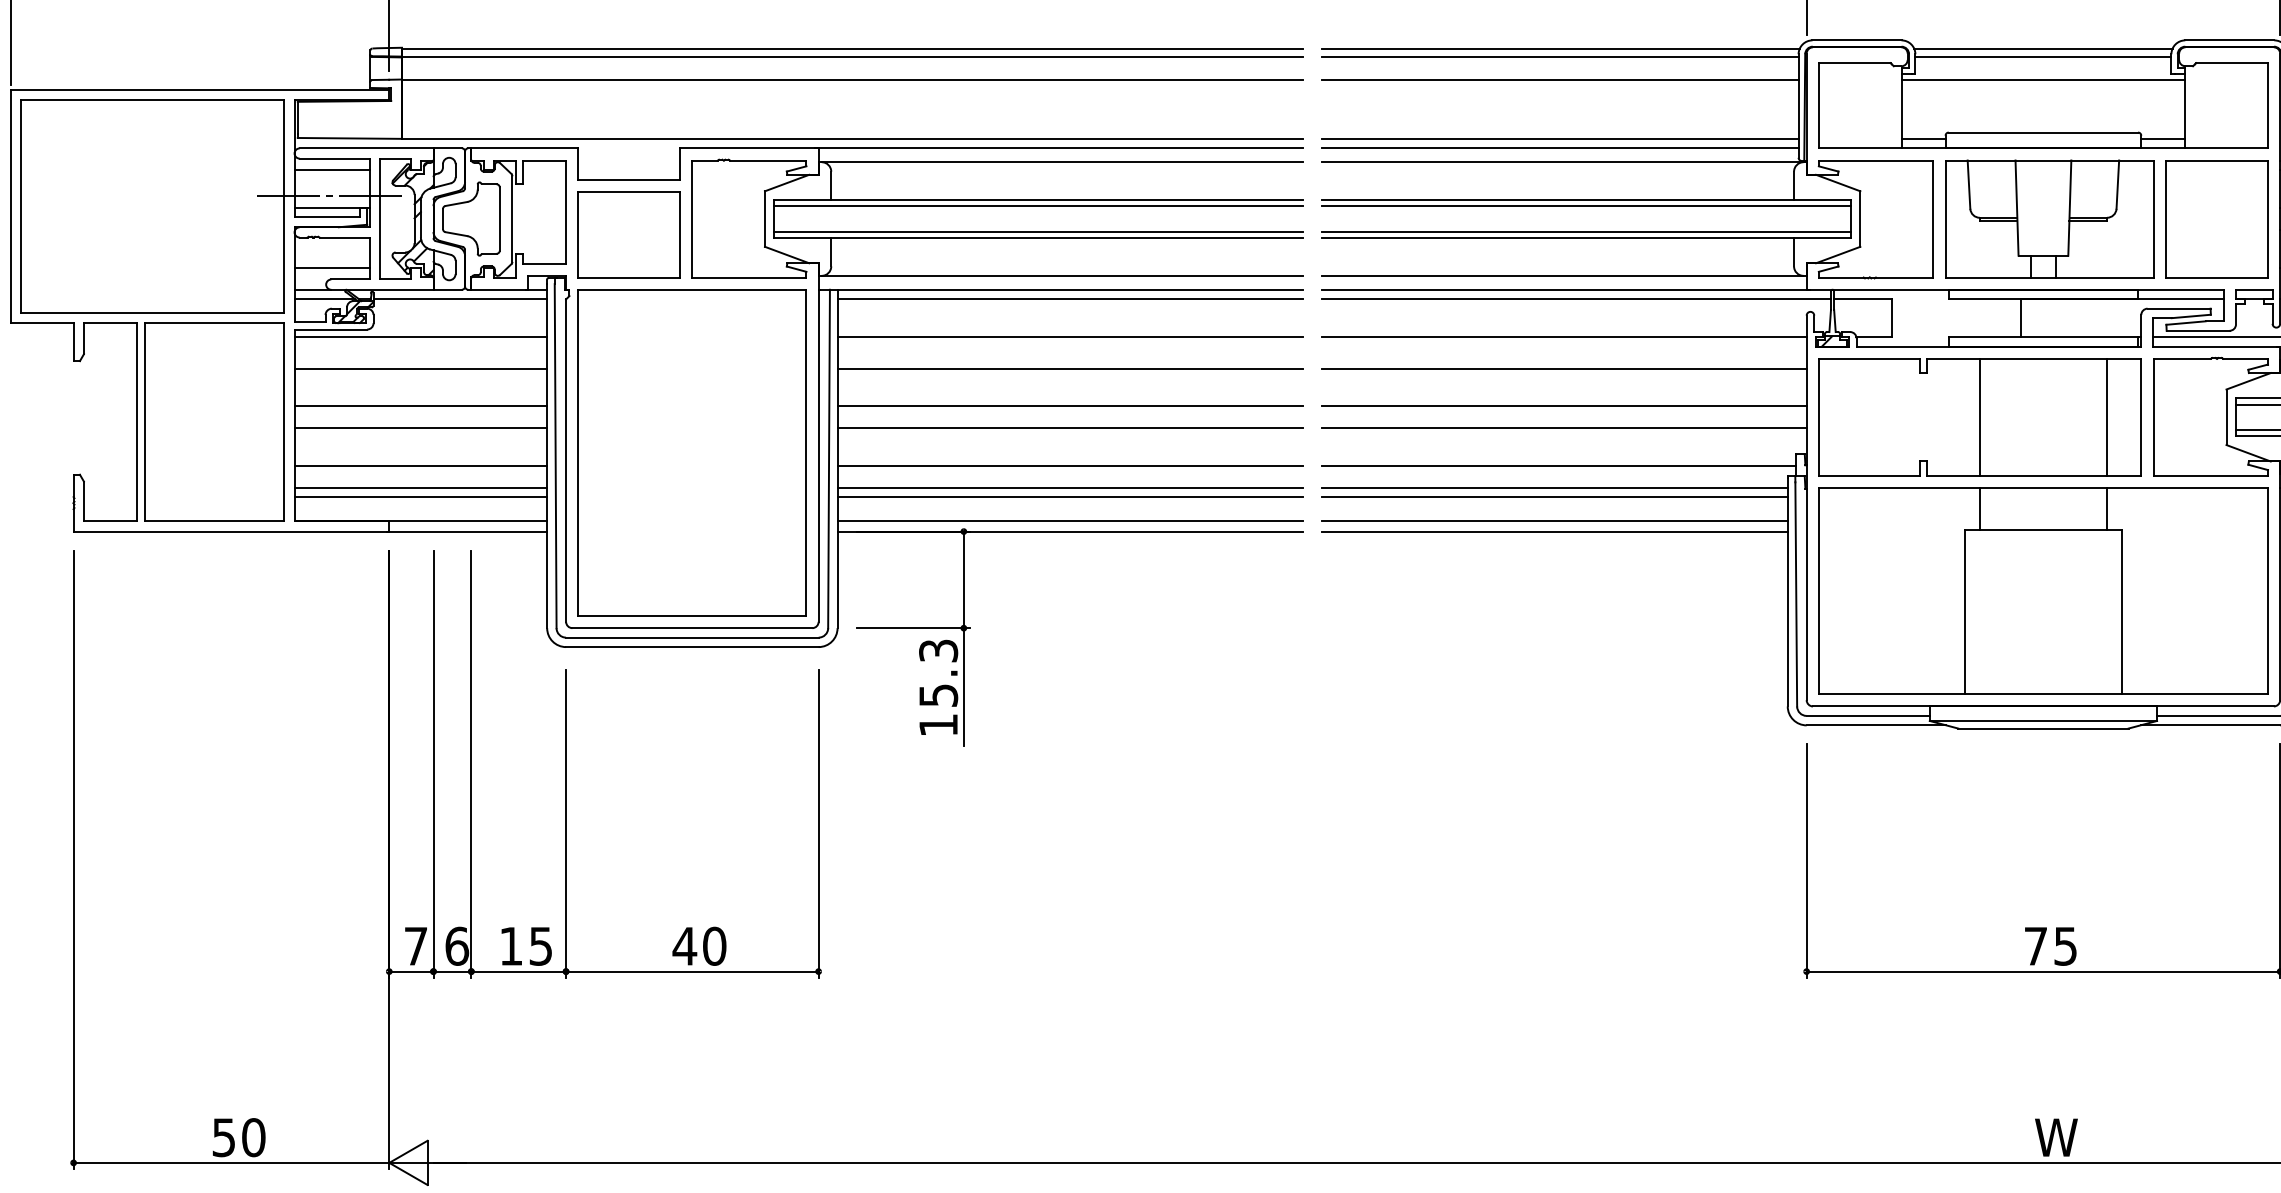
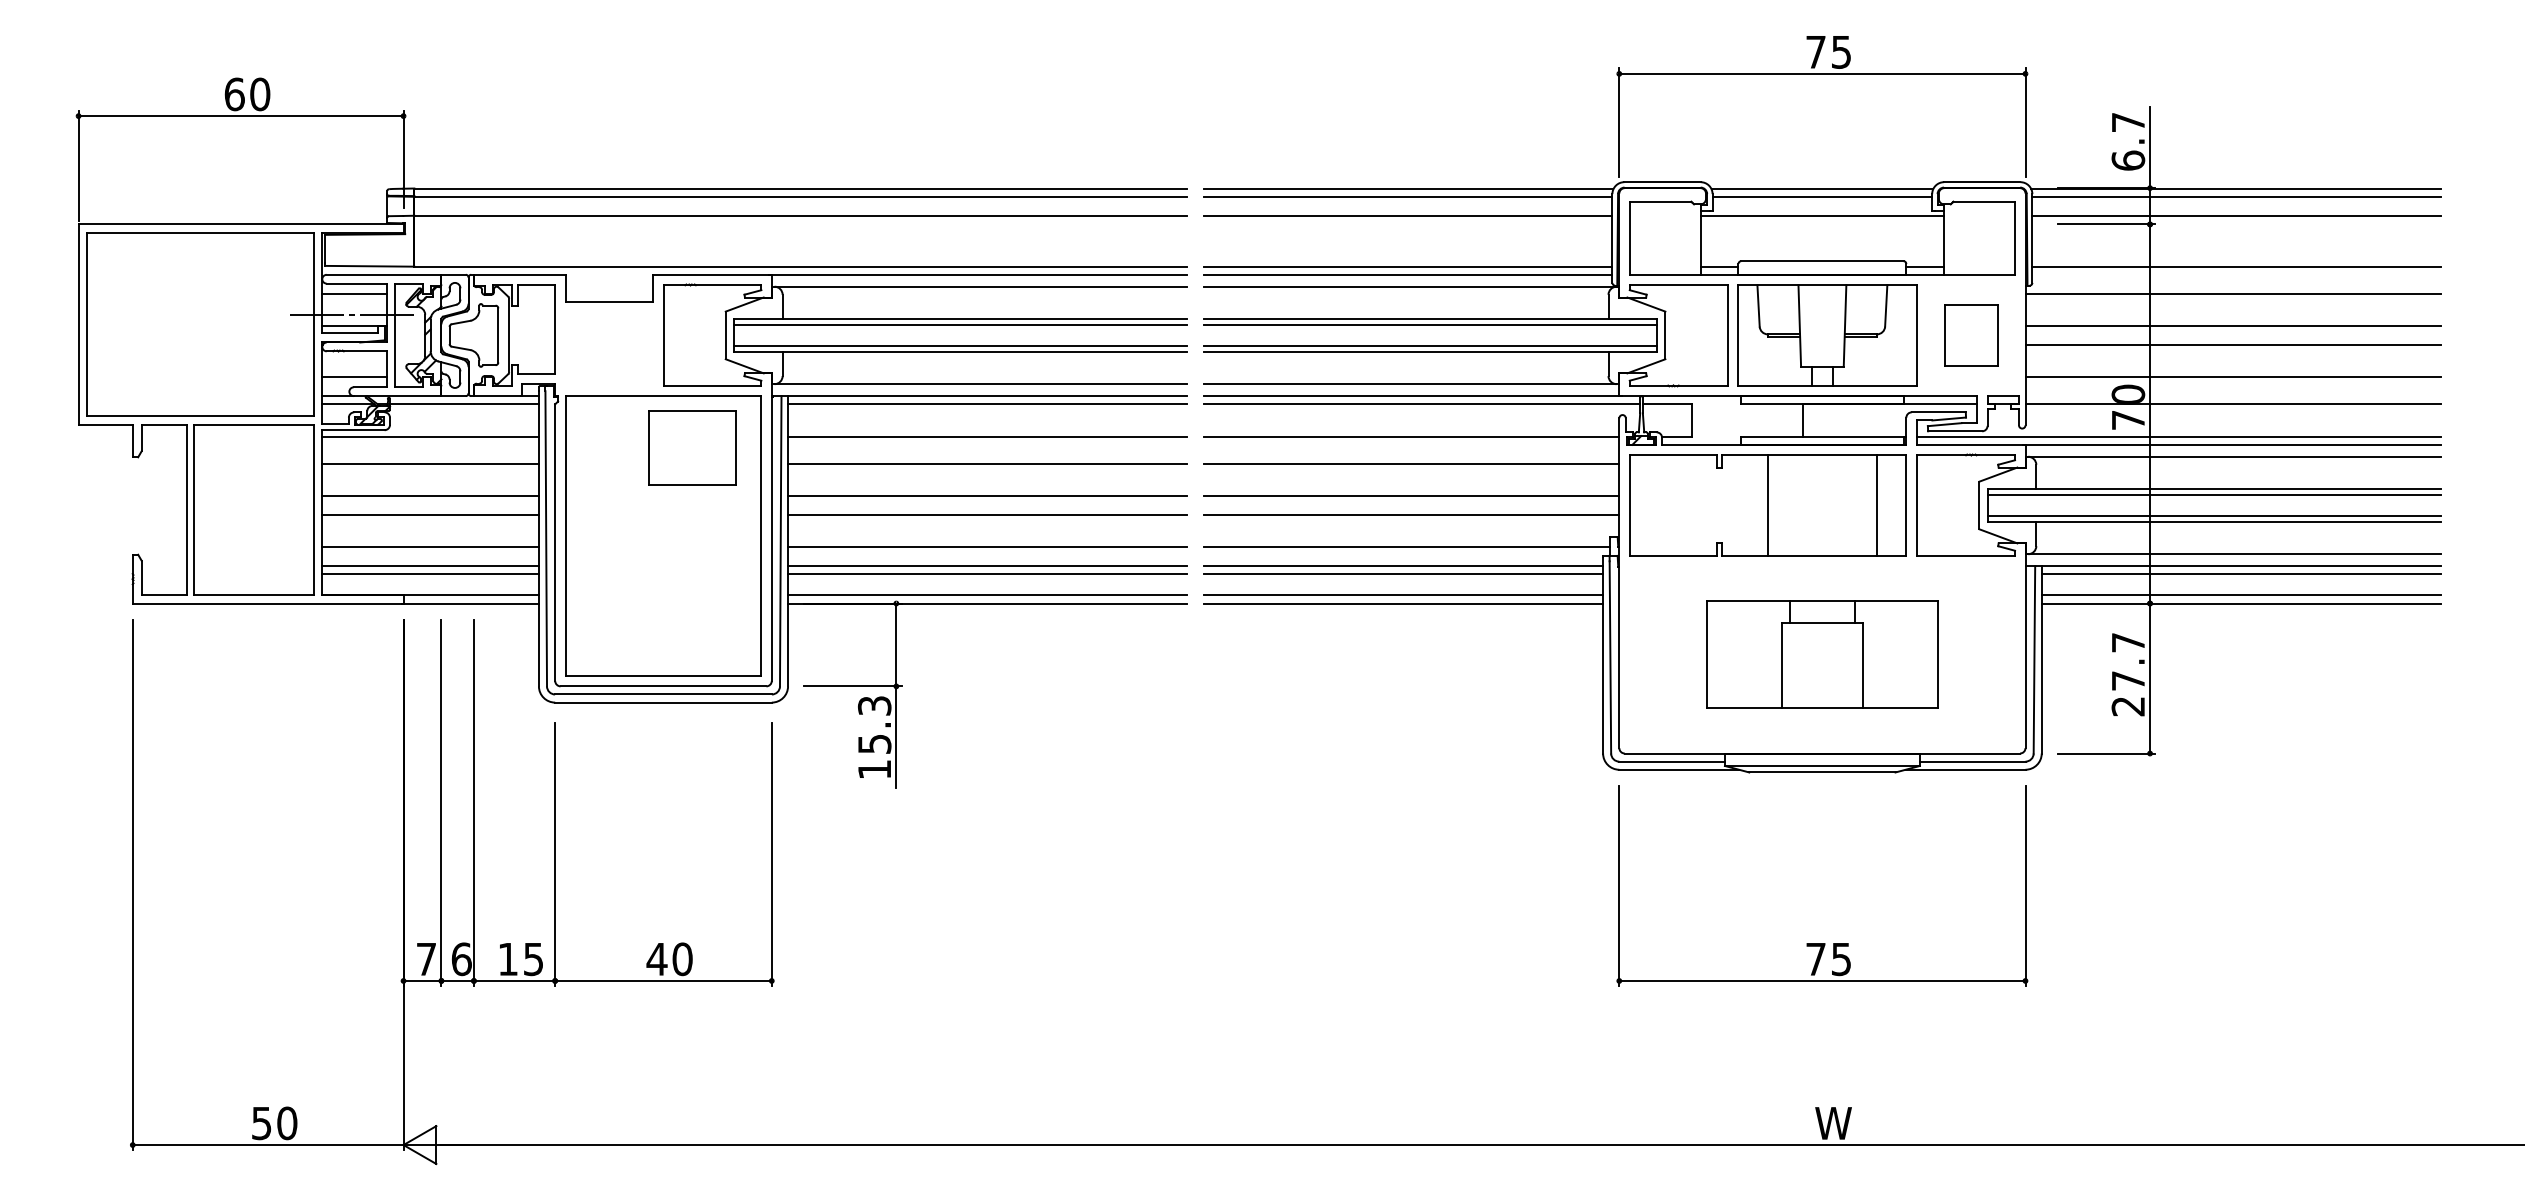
part: (2217, 219) -> (1971, 335), size x0.6
part: (629, 234) -> (692, 447), moved
part: (2043, 591) -> (1822, 654), size x0.6

